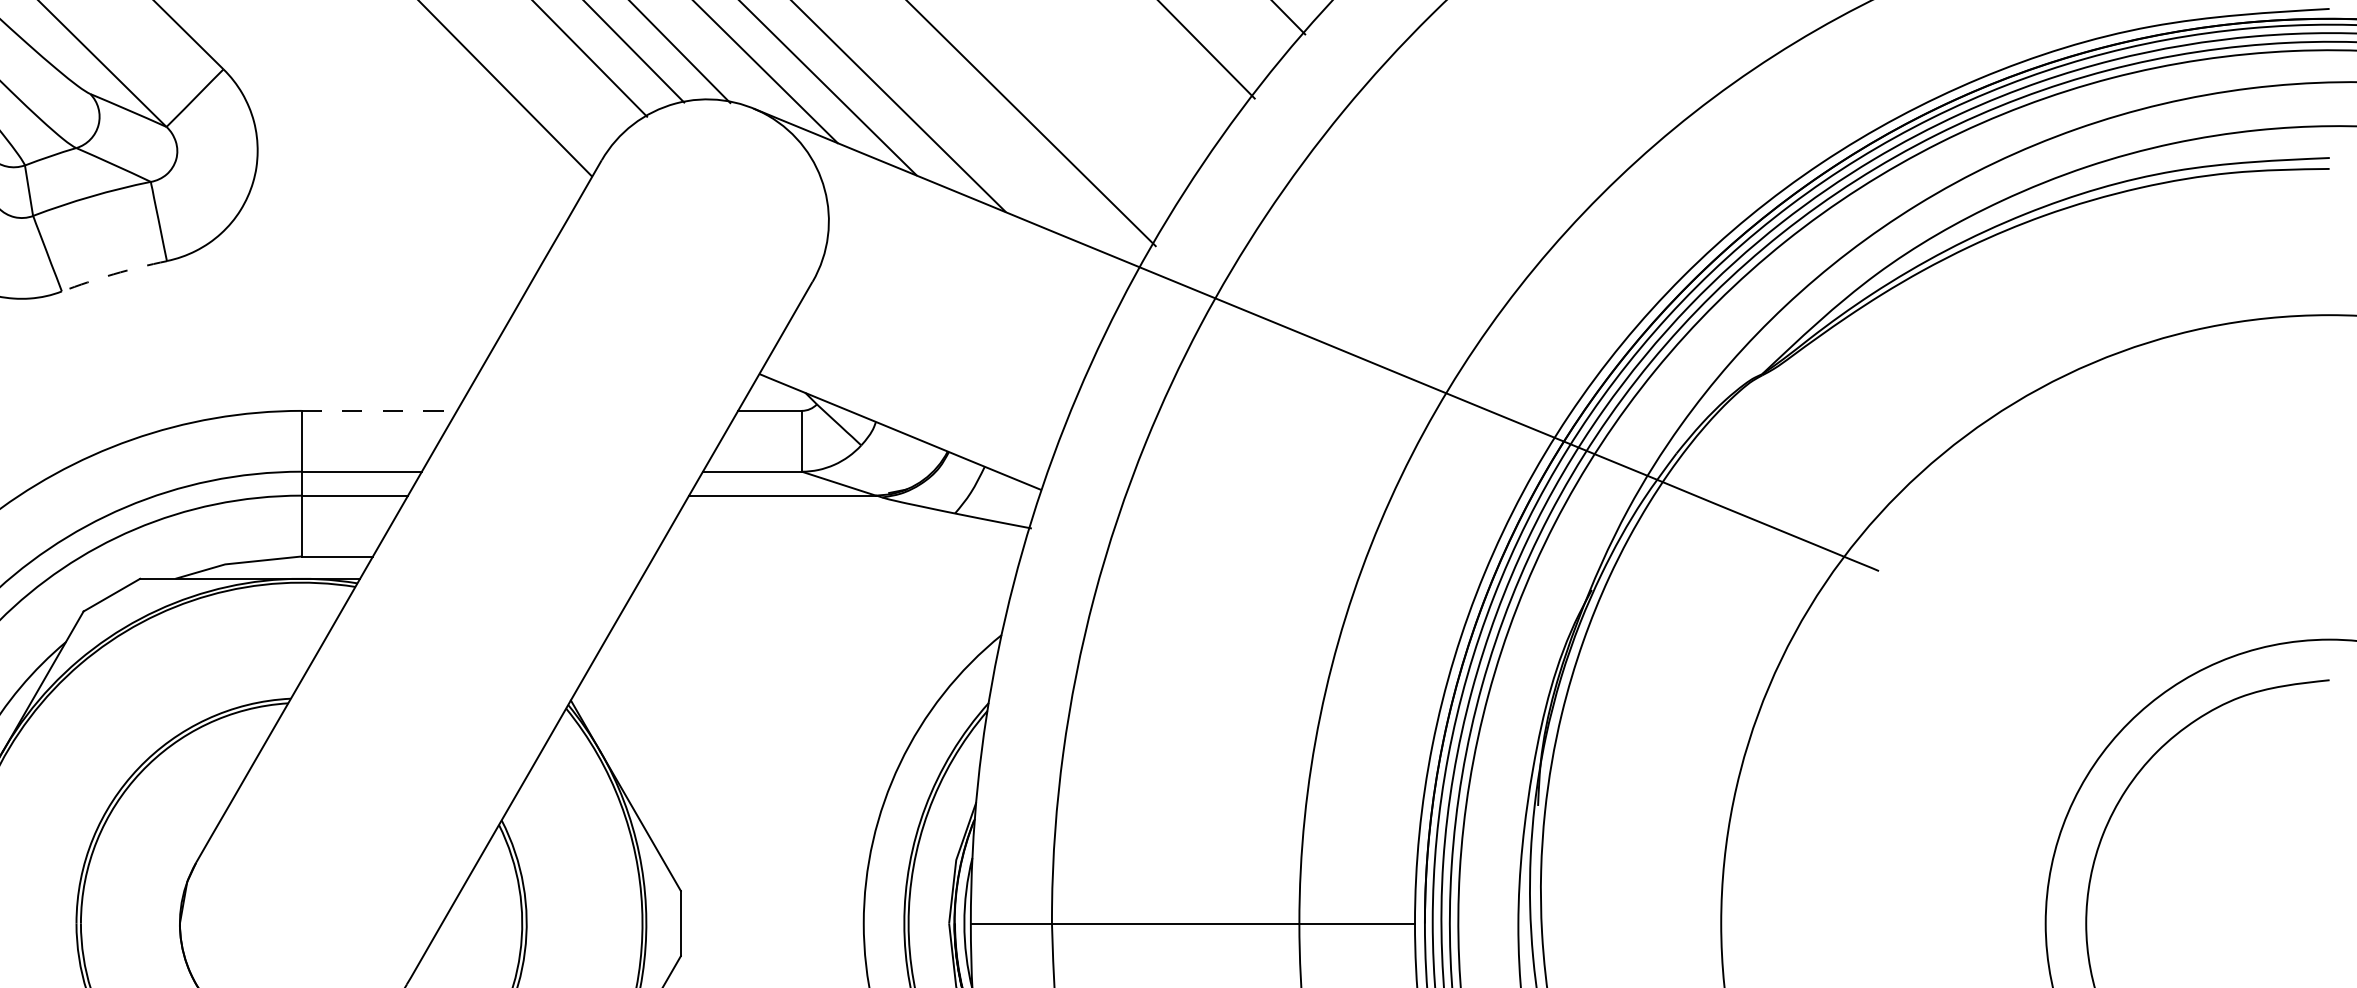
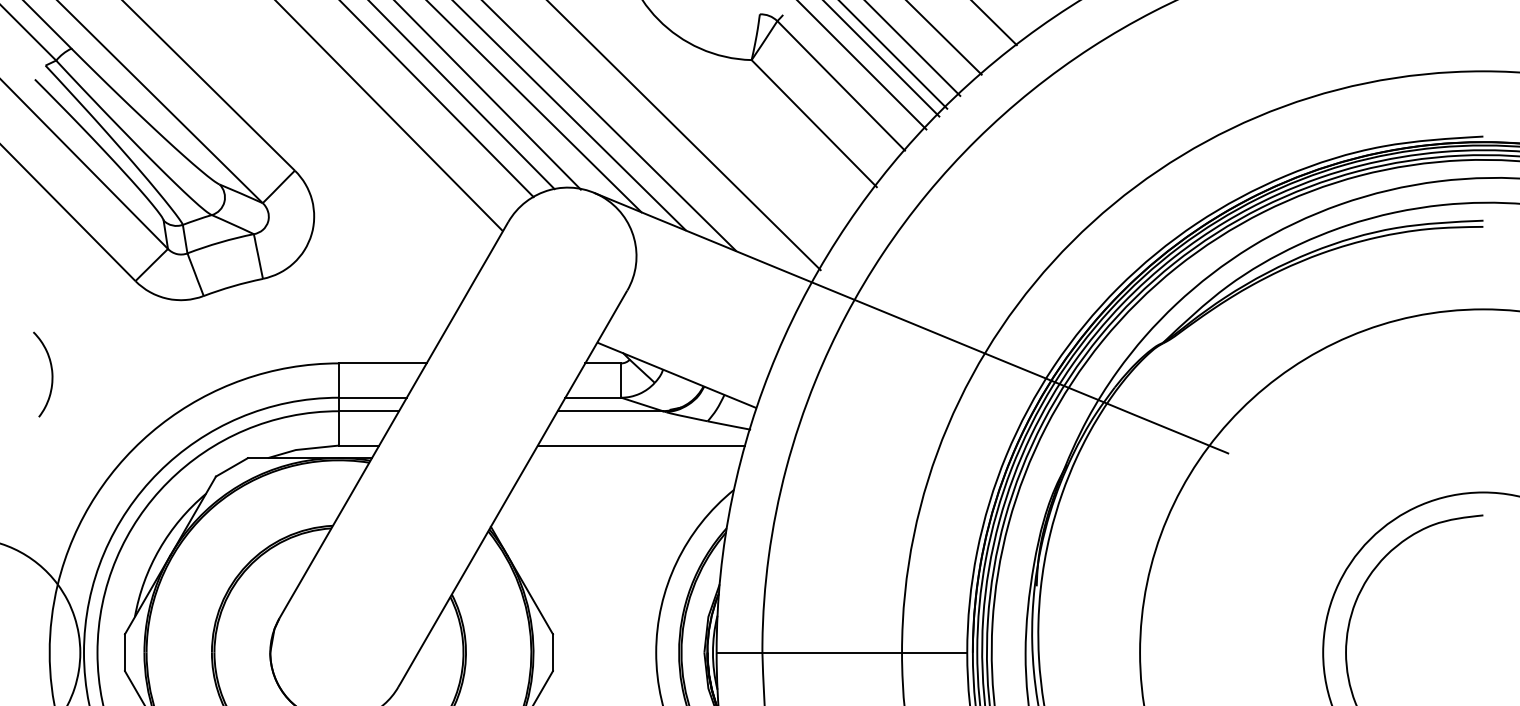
arc: (114, 274) -> (233, 286), dashed -> solid
line: (378, 411) -> (382, 363), dashed -> solid
line: (837, 556) -> (641, 445), added

